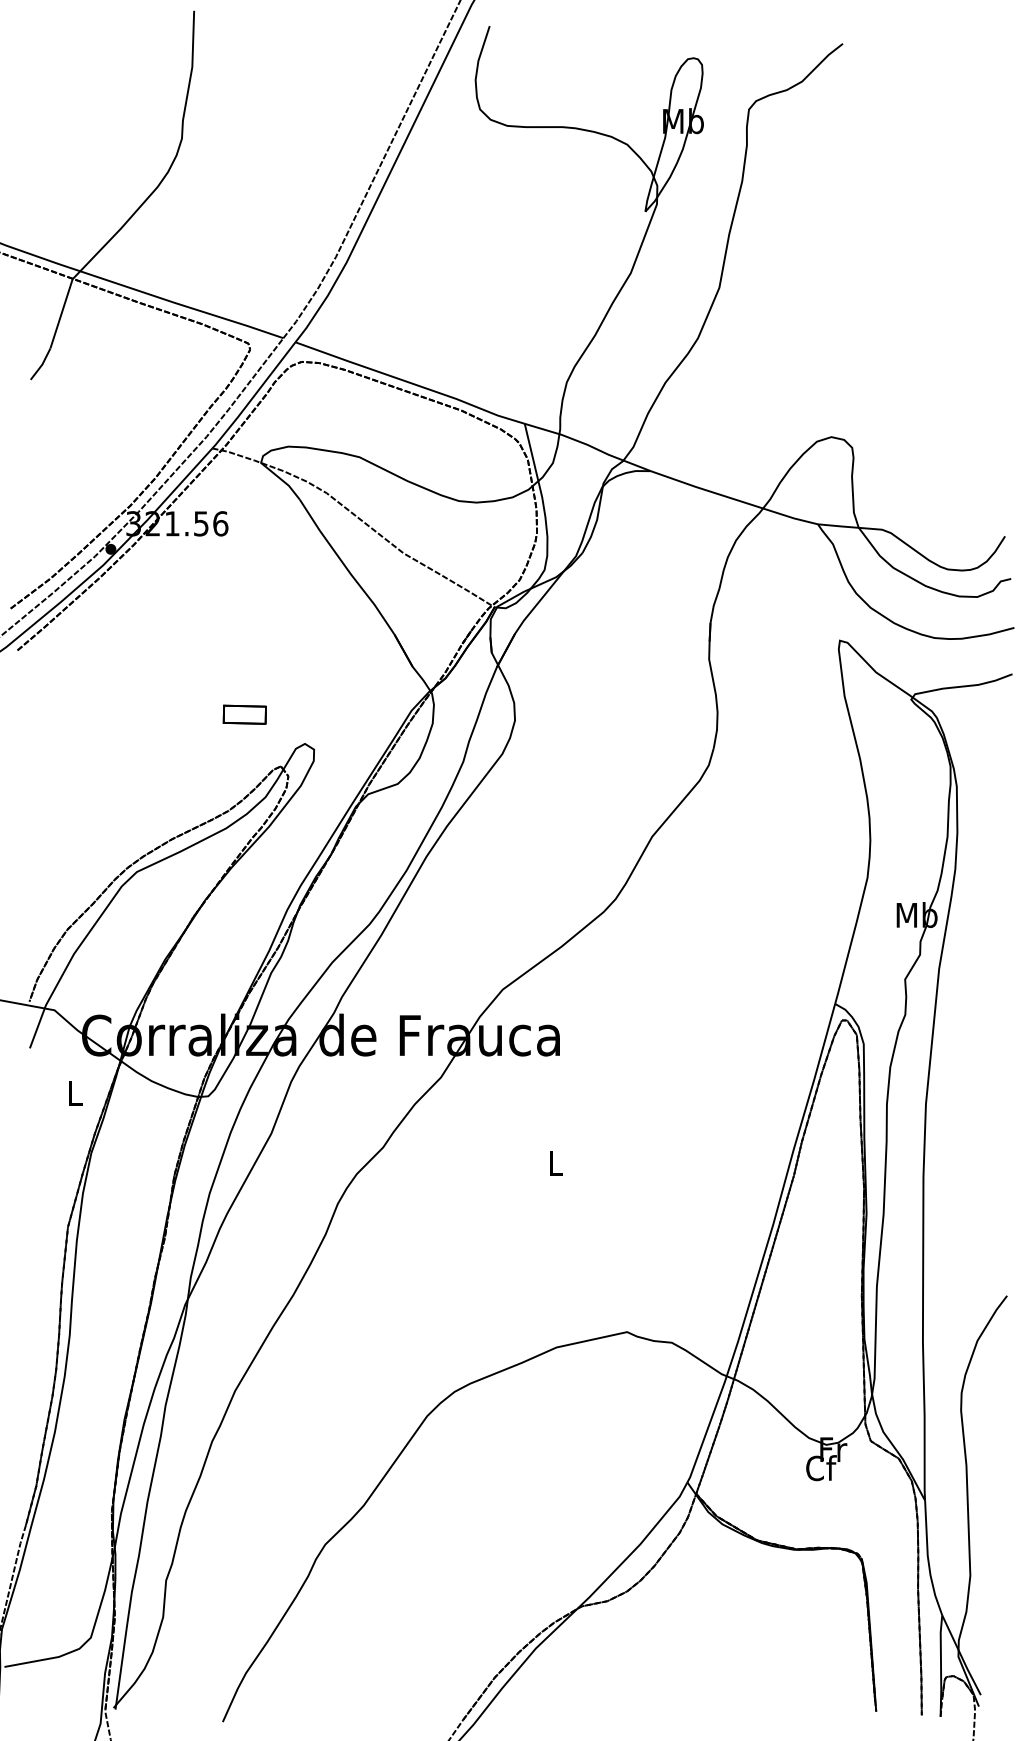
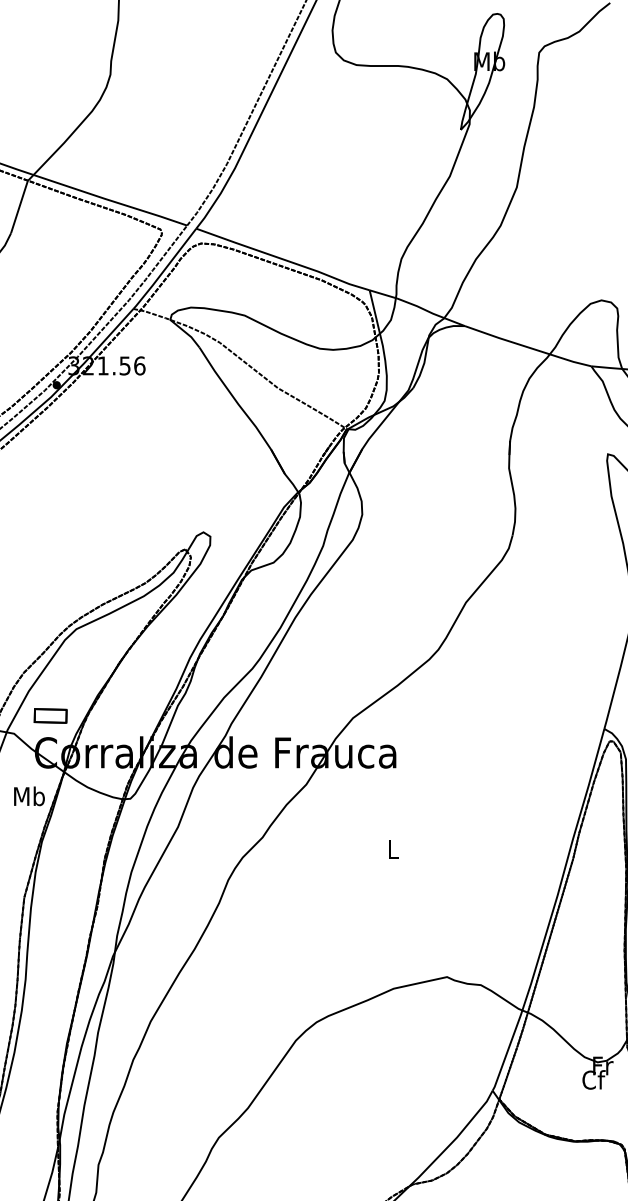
part: (244, 714) -> (50, 715), moved
text: (74, 1093) -> (29, 796), L -> Mb

